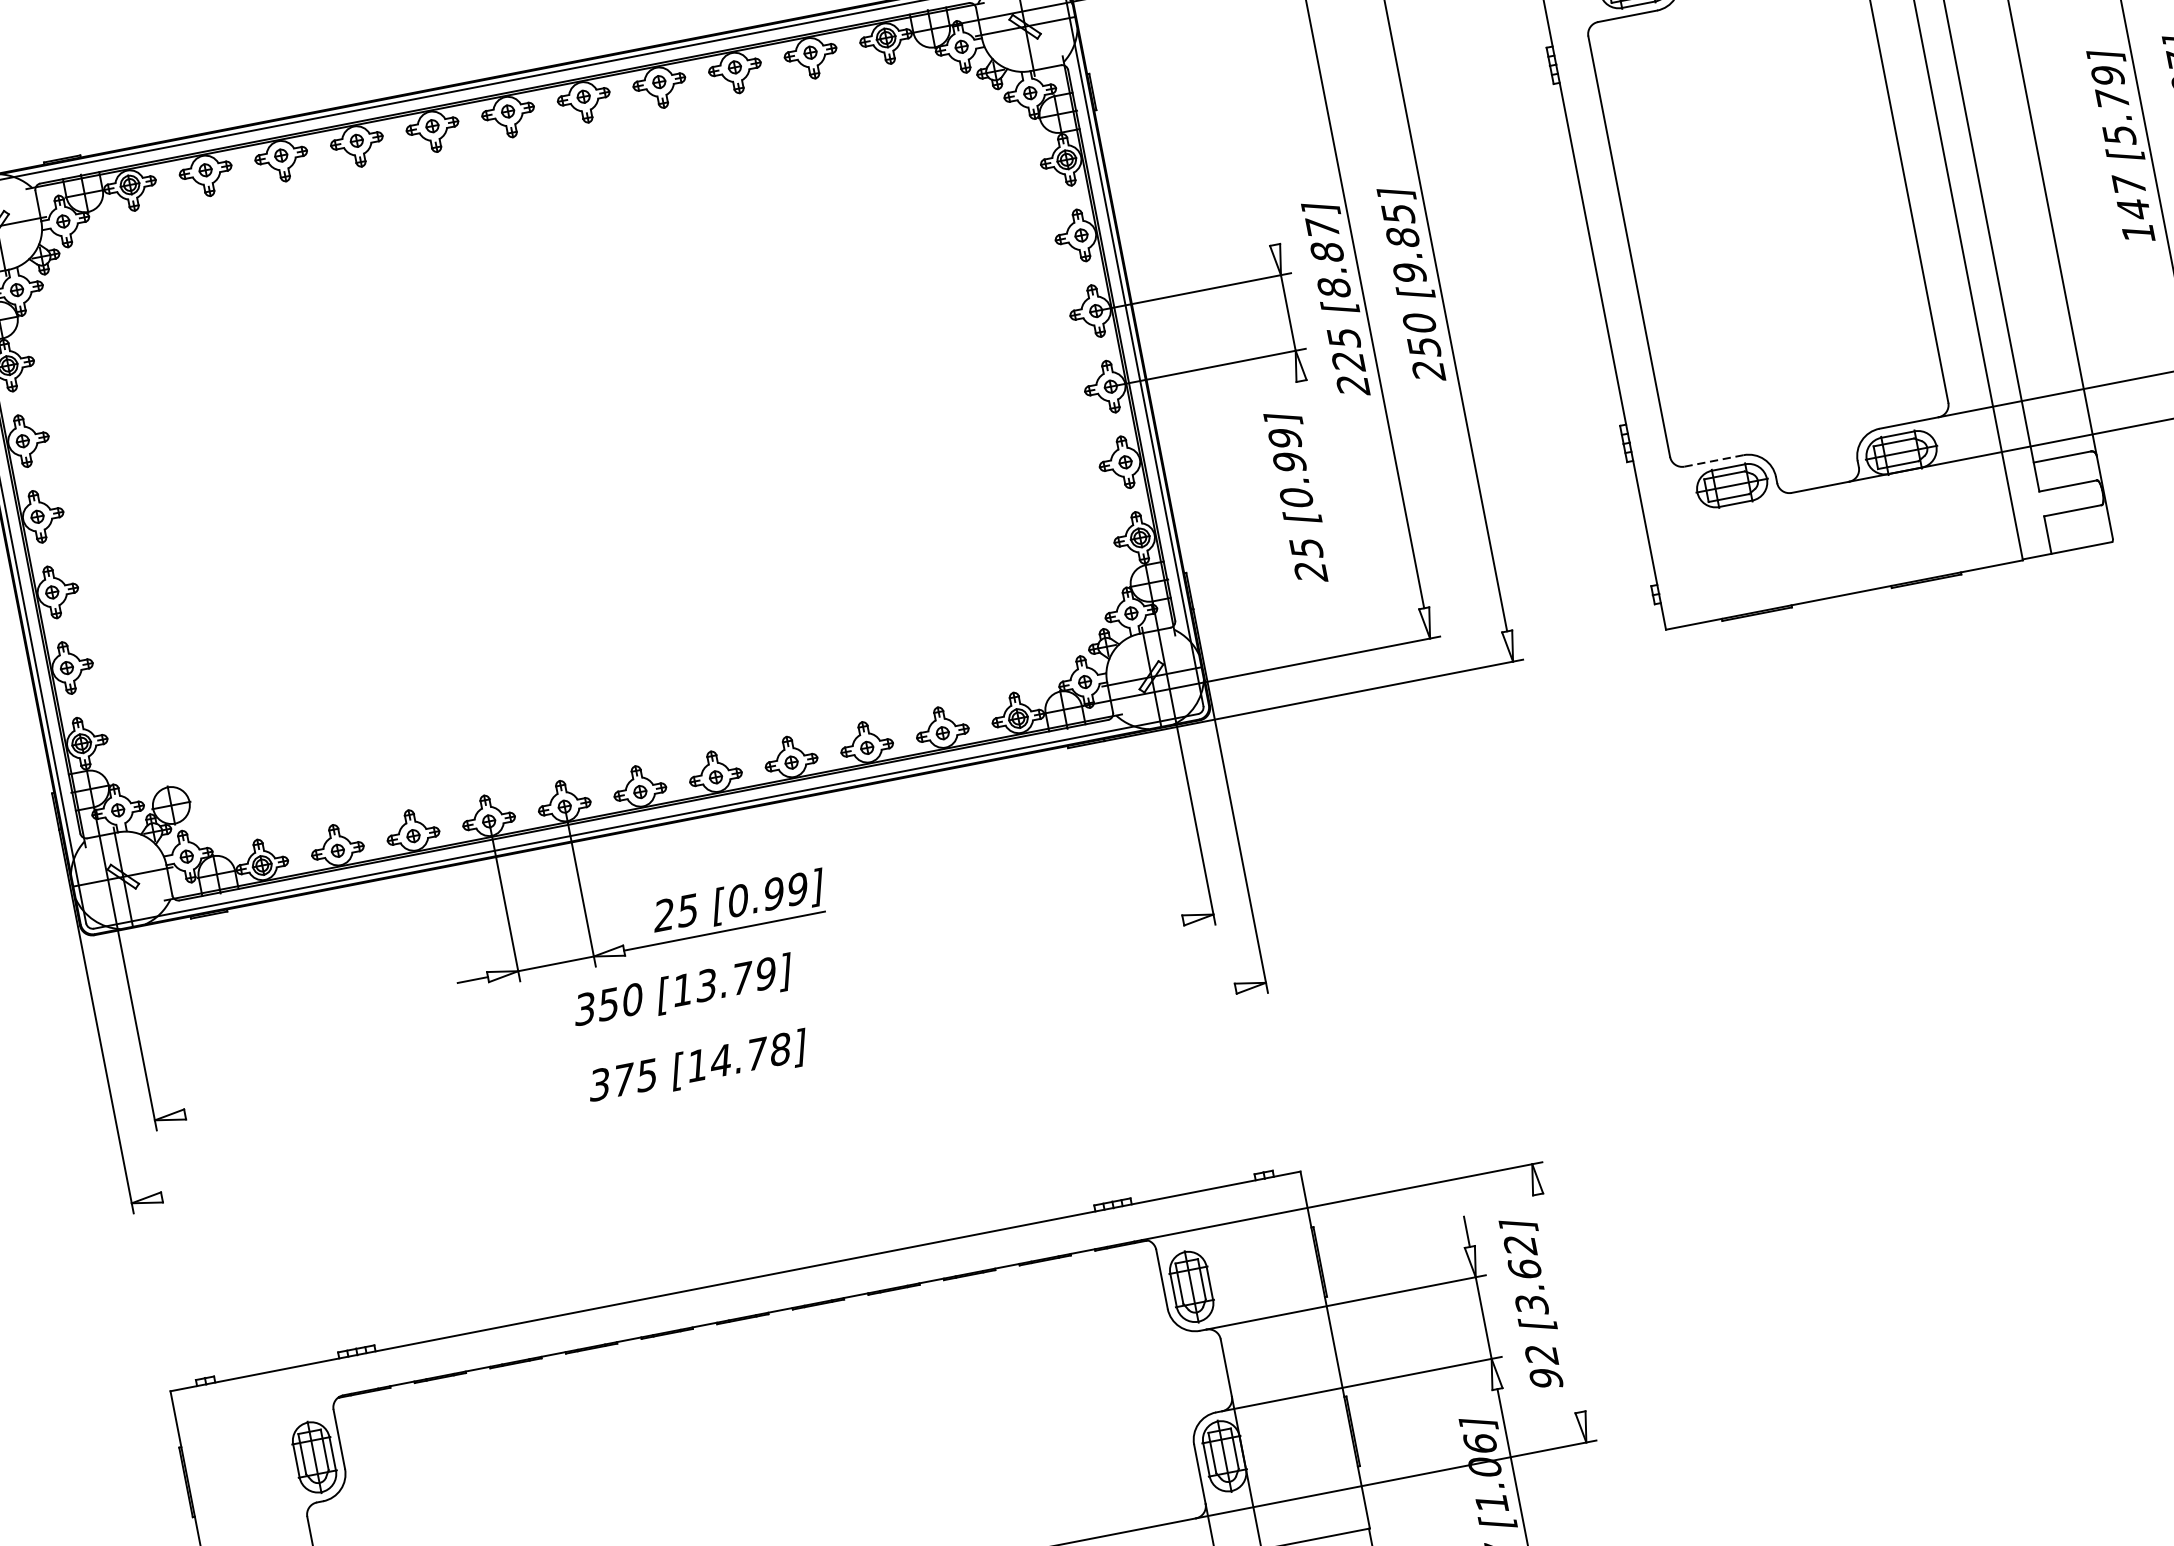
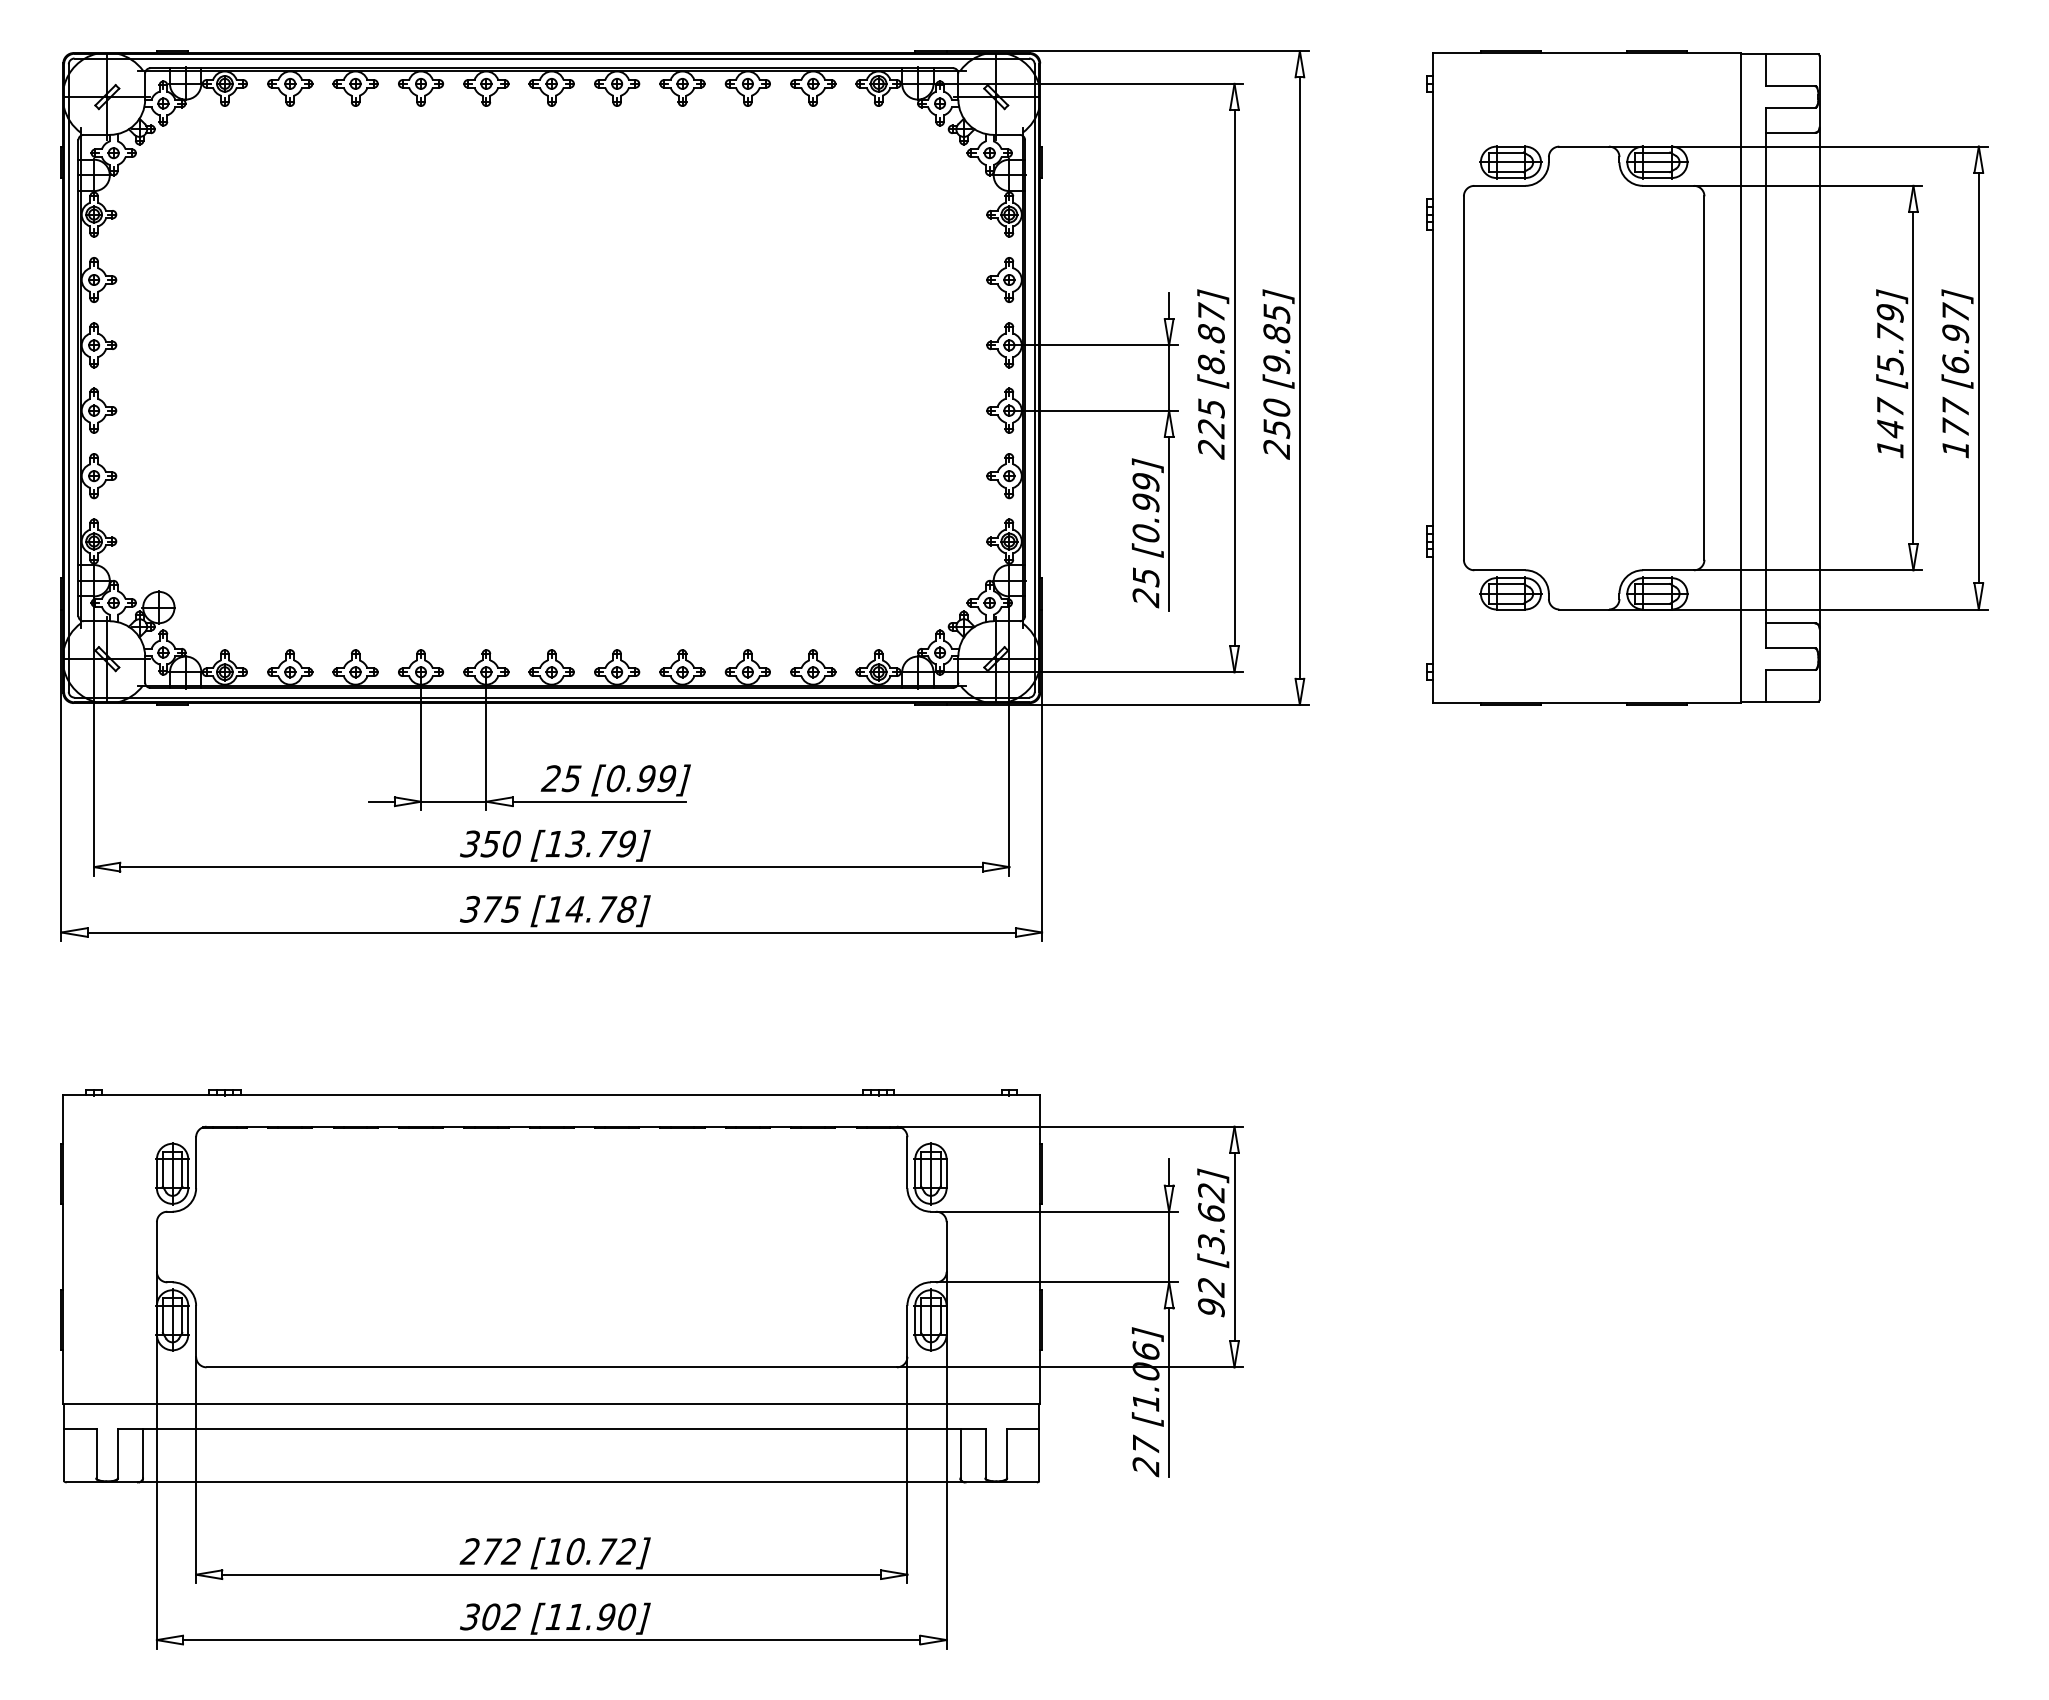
line: (1272, 230) -> (1169, 306), added
line: (1713, 461) -> (1499, 570), dashed -> solid
line: (1321, 481) -> (1169, 523), added
line: (683, 1017) -> (551, 867), added
line: (698, 1093) -> (551, 932), added
line: (1559, 1302) -> (1234, 1246), added

